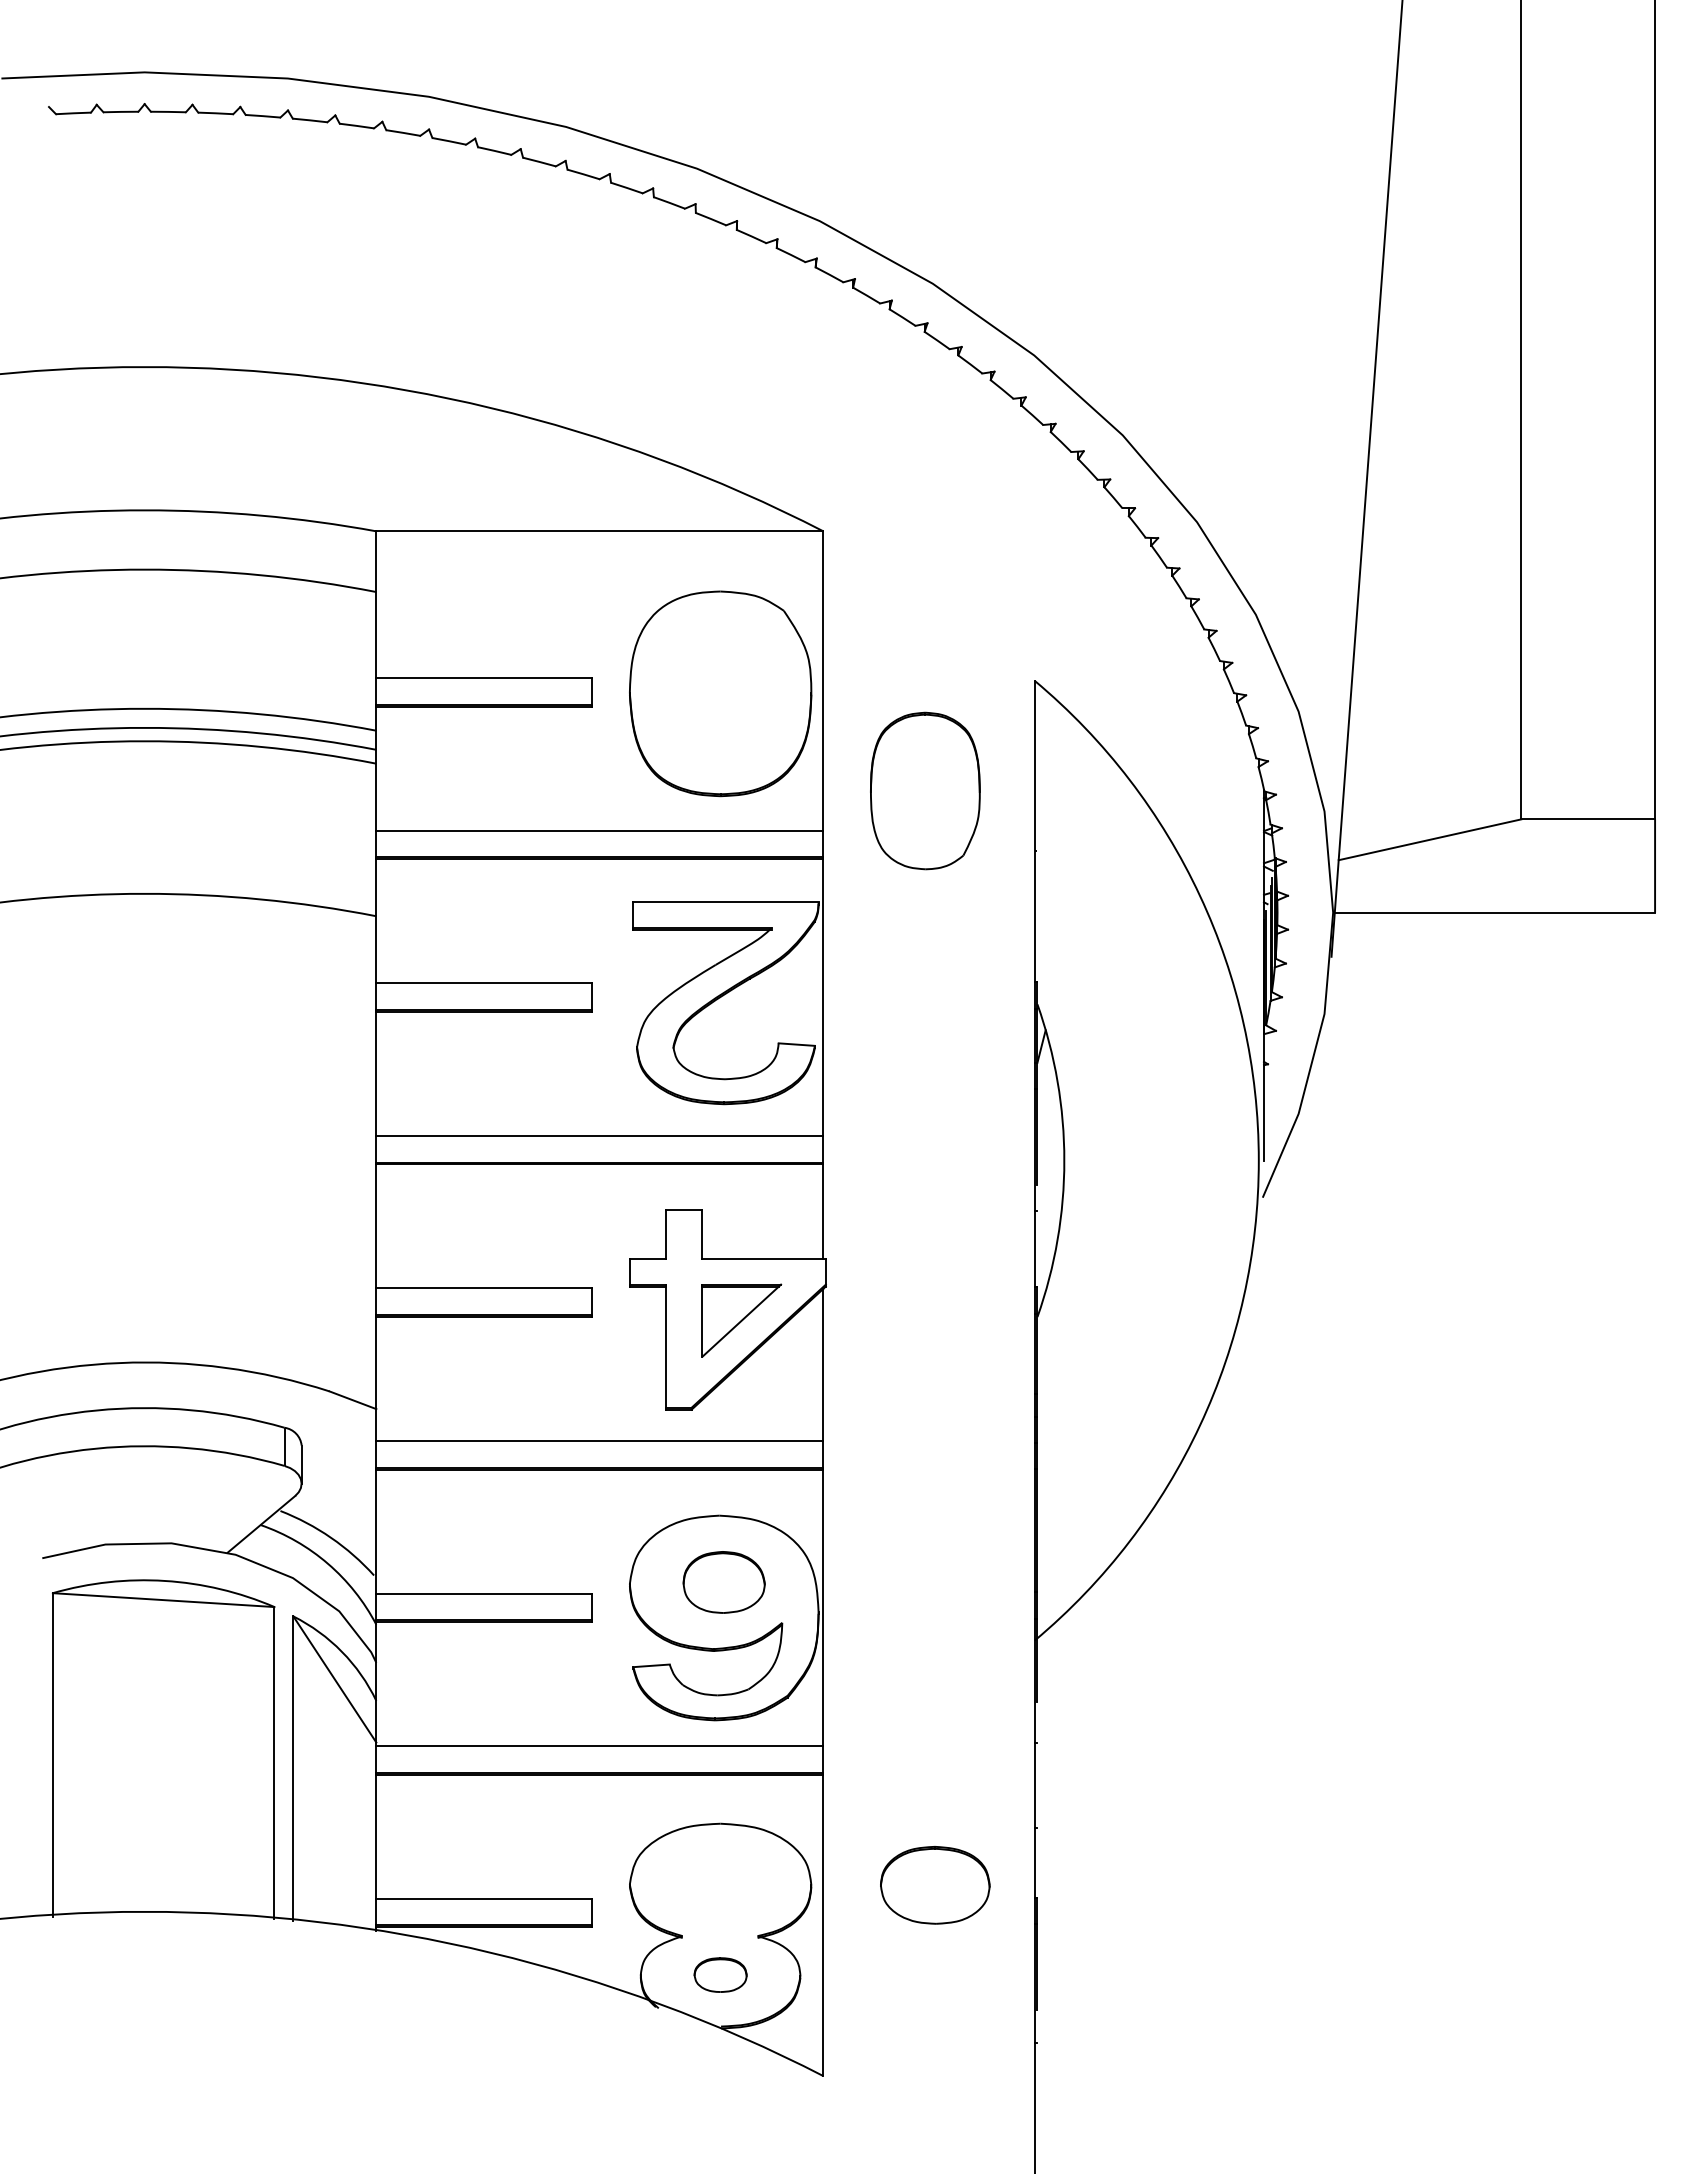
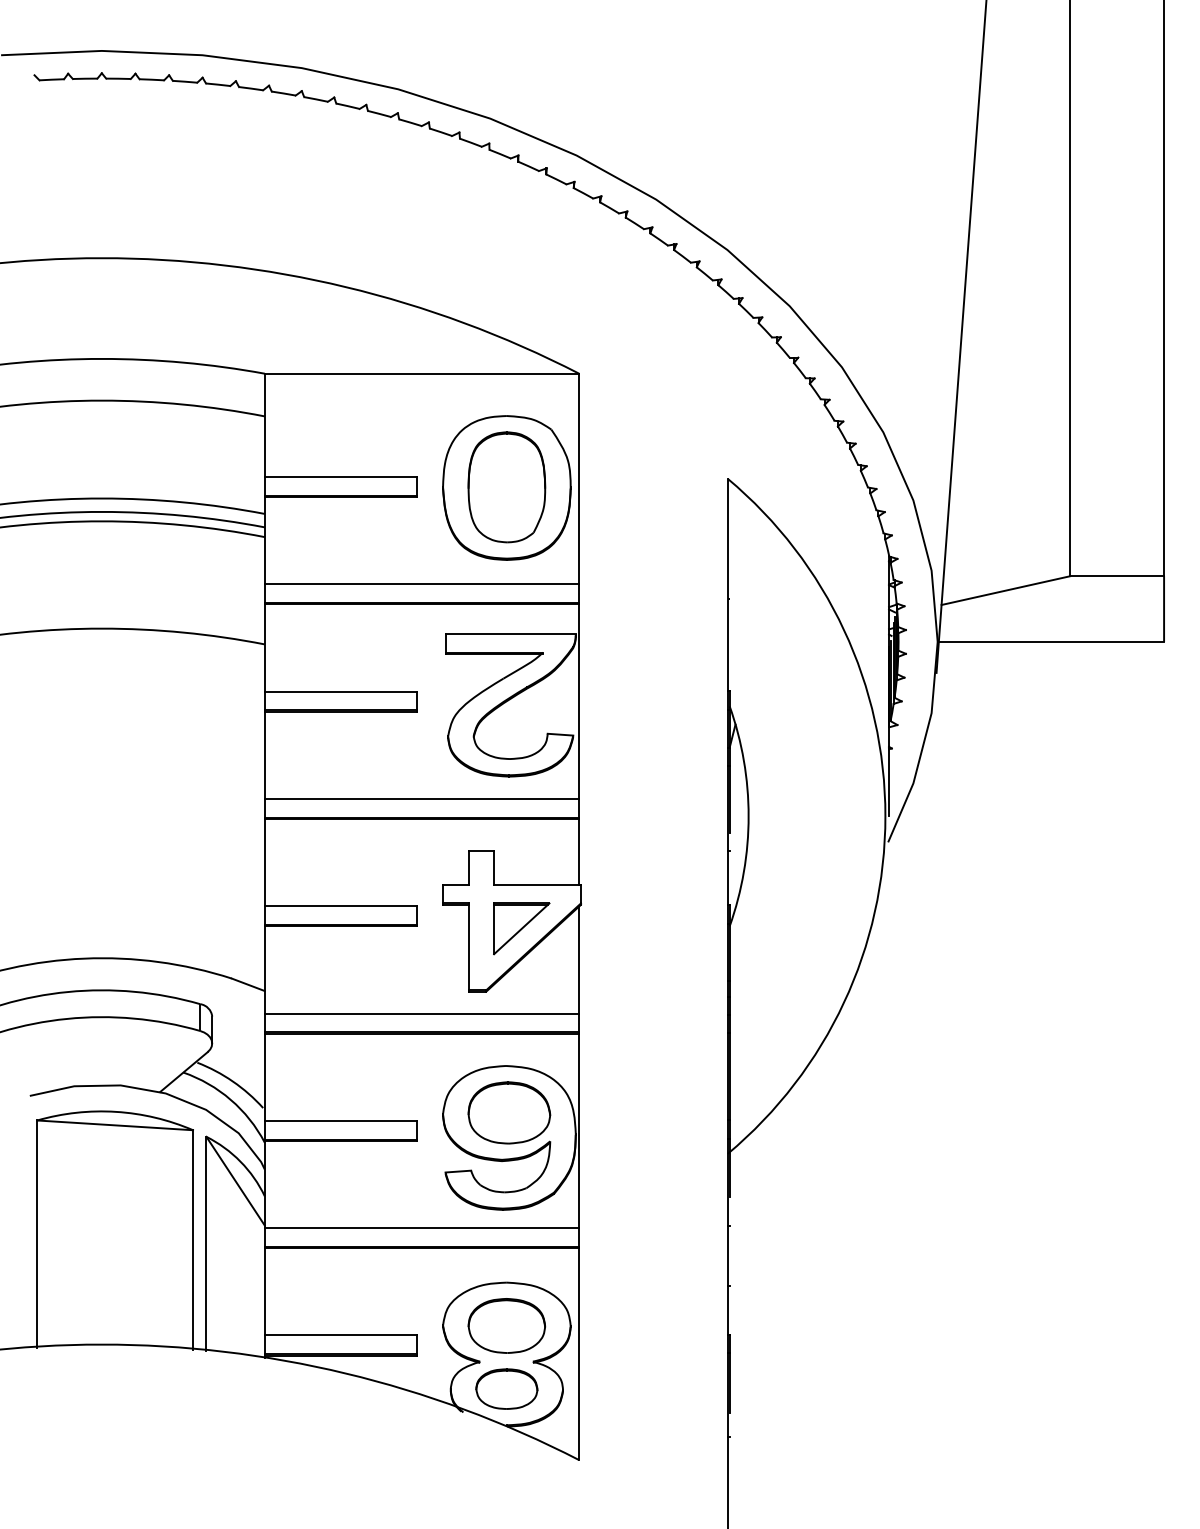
part: (924, 791) -> (506, 487), moved
part: (724, 1581) -> (509, 1112), size x1.43
part: (934, 1884) -> (506, 1325), moved
part: (720, 1974) -> (506, 1388), size x1.67

